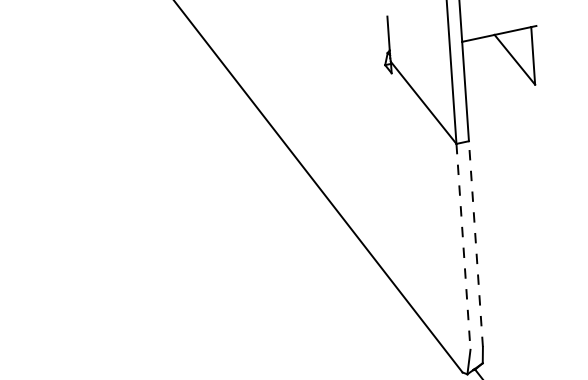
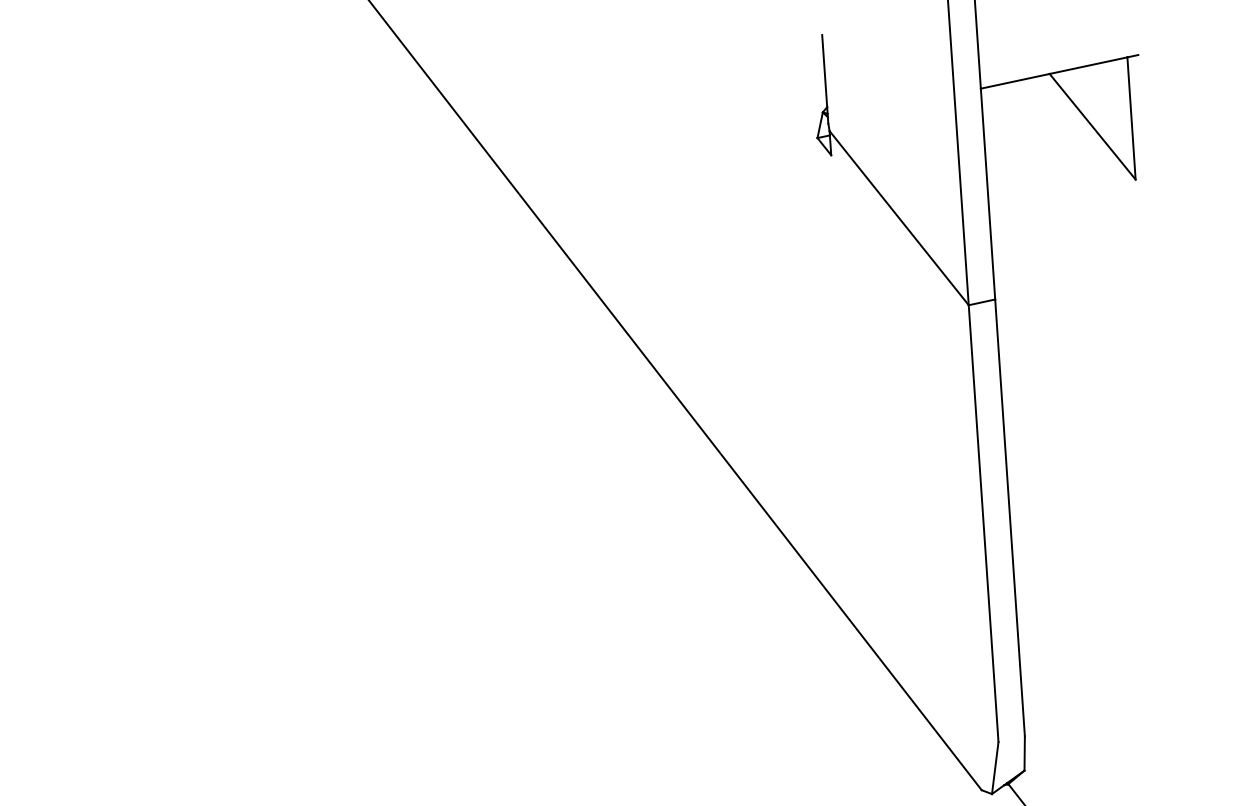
line: (475, 243) -> (1009, 516), dashed -> solid
line: (463, 247) -> (983, 525), dashed -> solid

